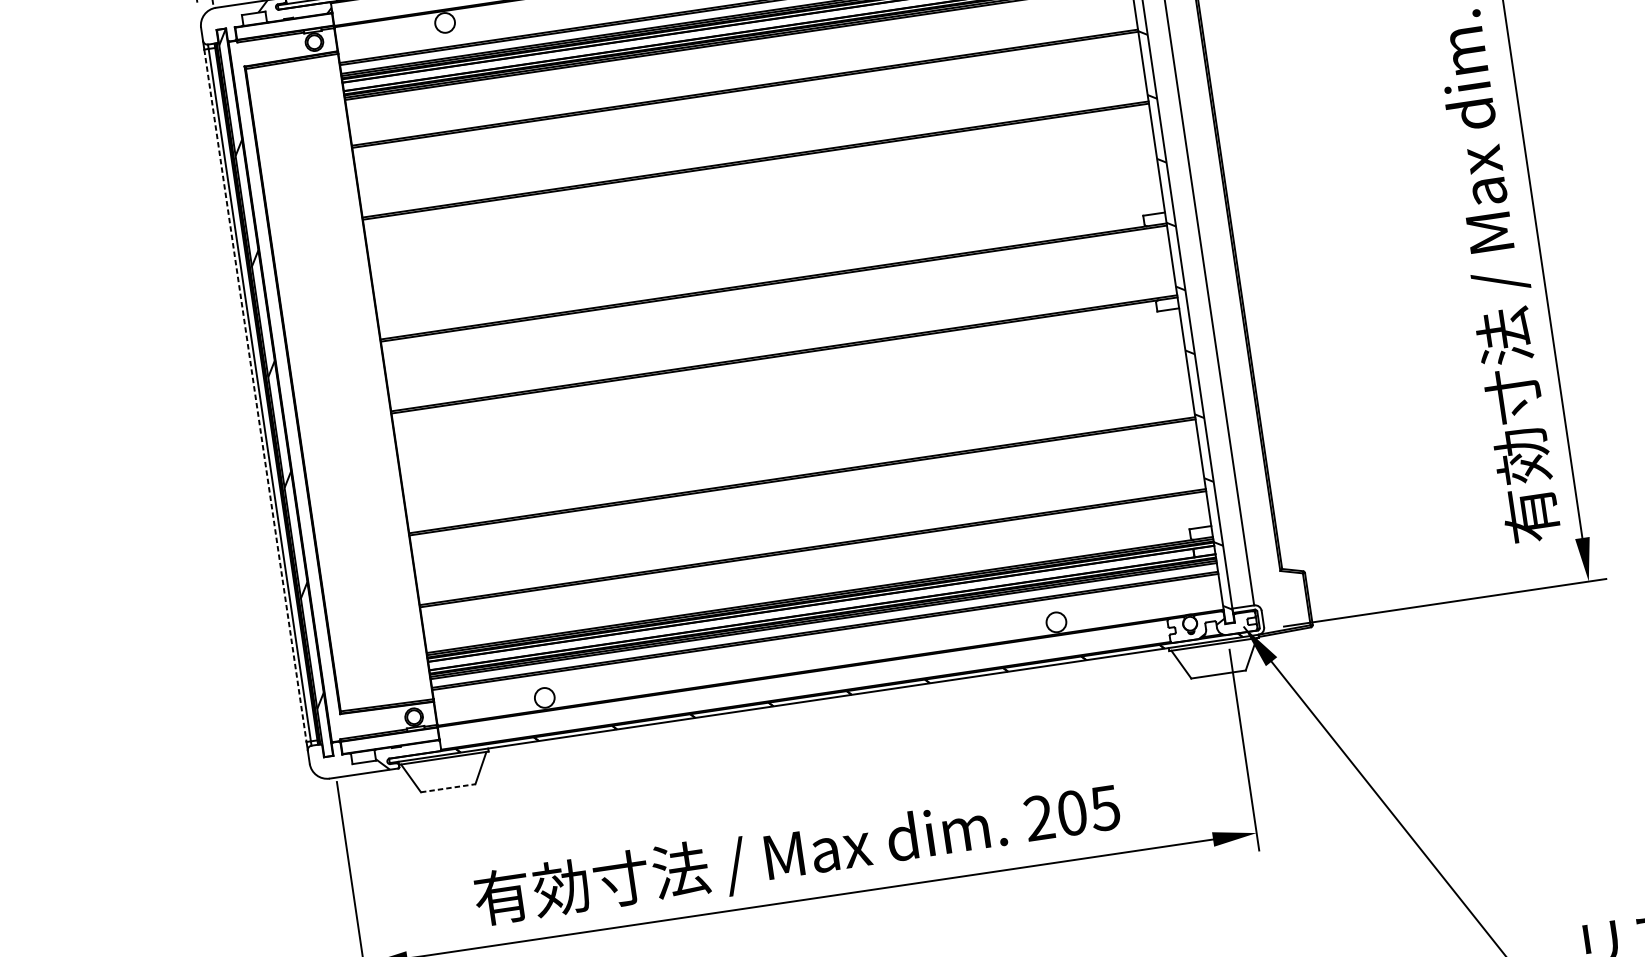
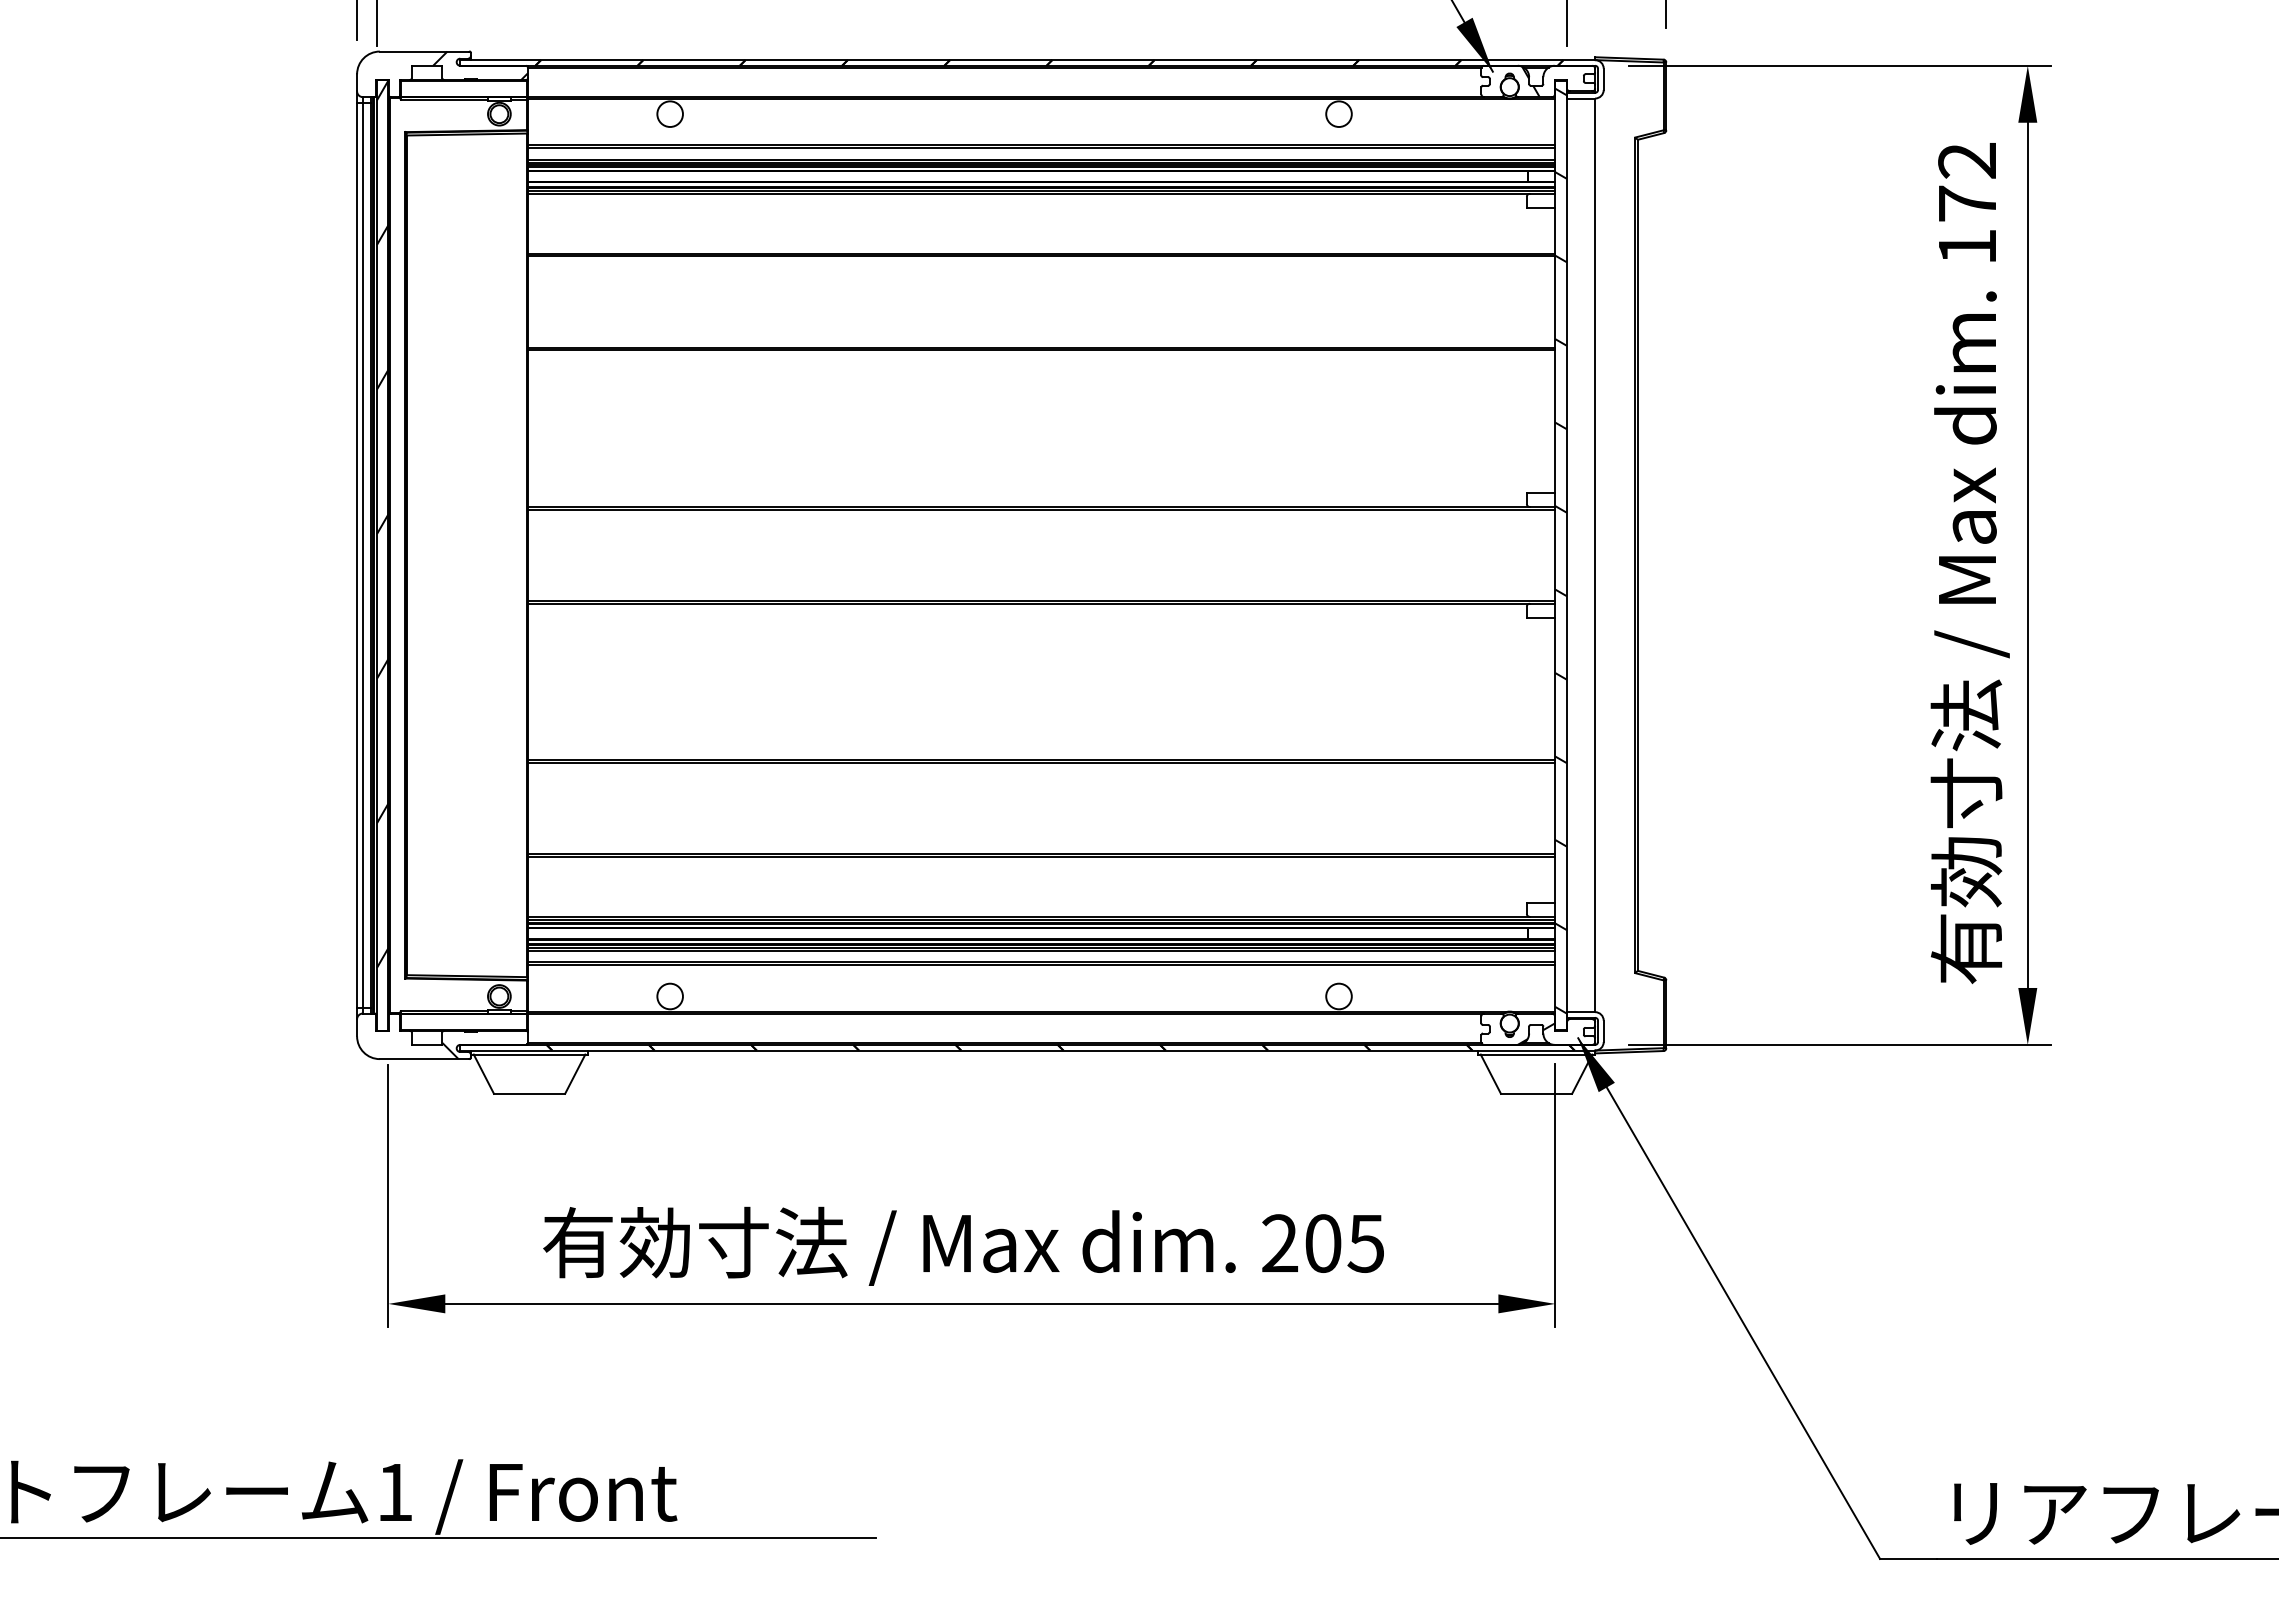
line: (255, 395) -> (357, 555), dashed -> solid
line: (448, 788) -> (529, 1093), dashed -> solid

